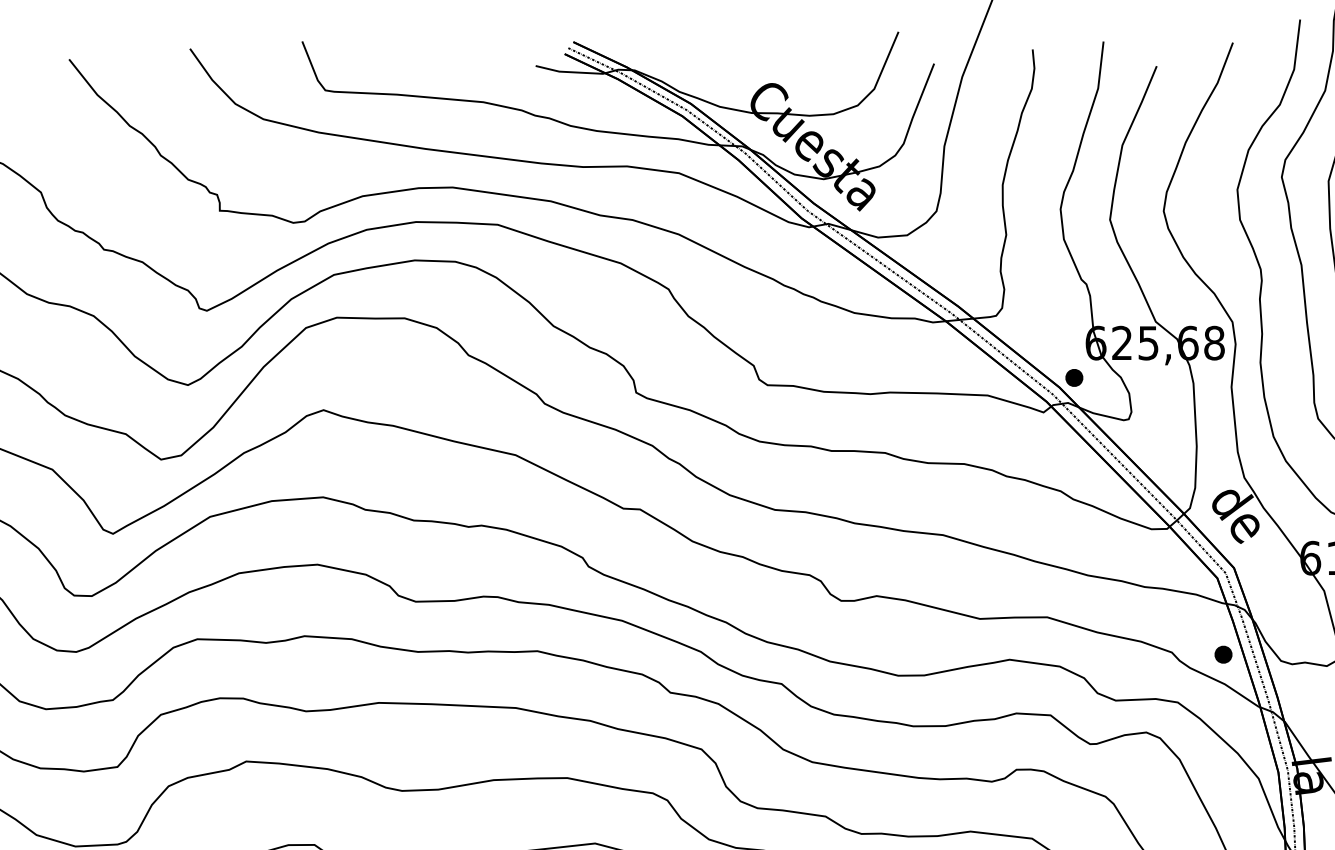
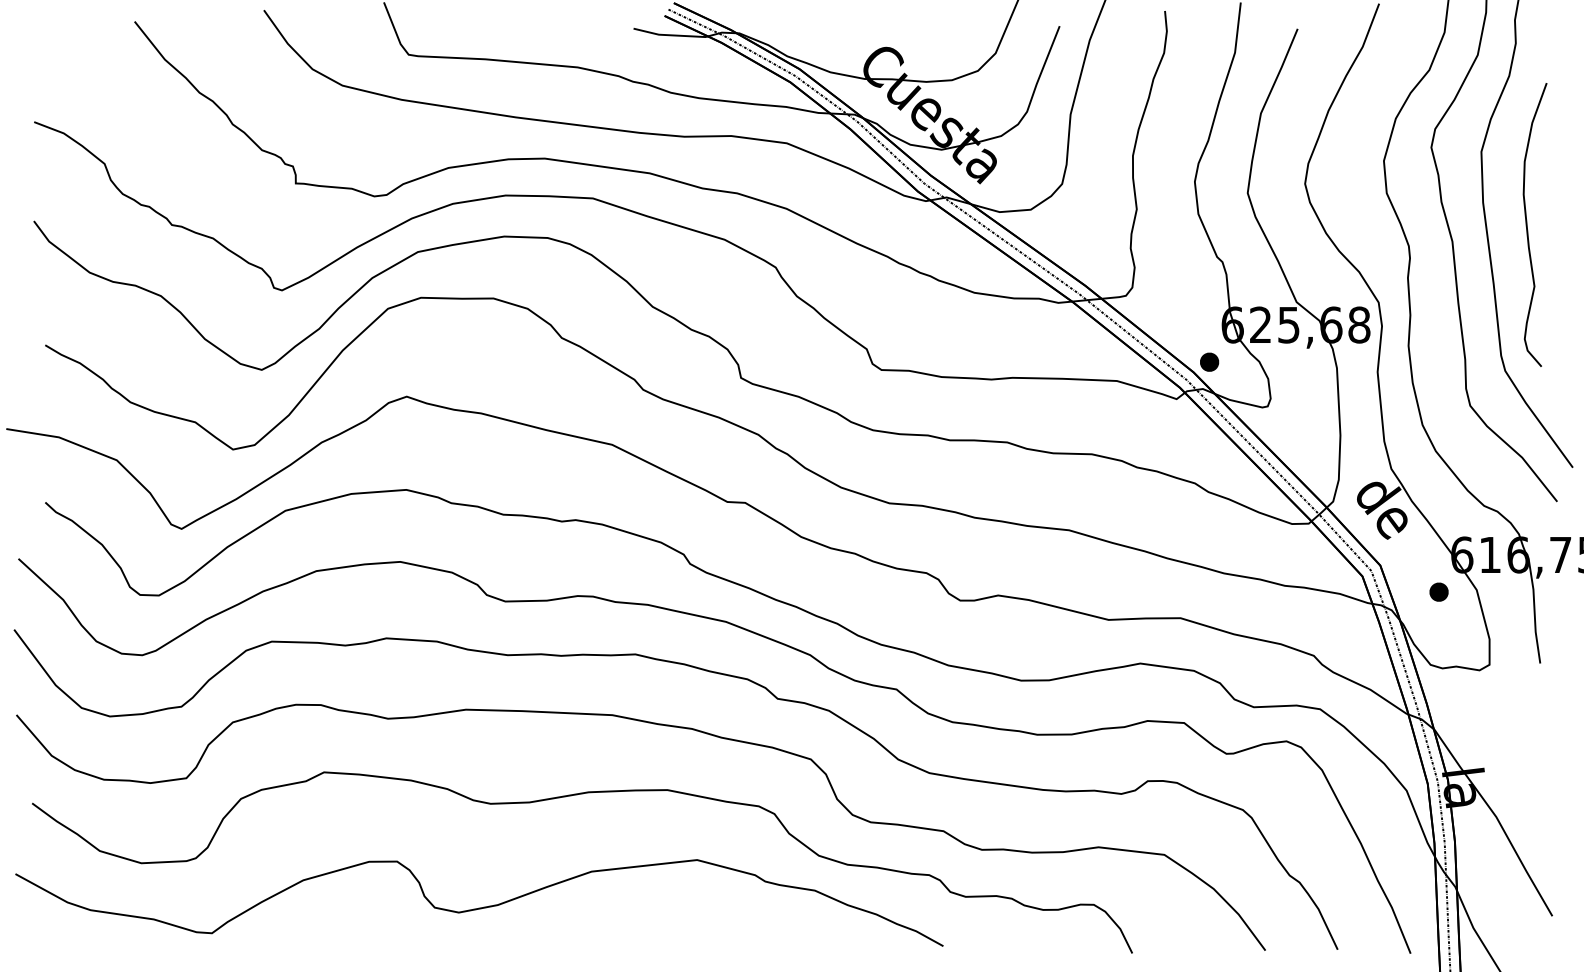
part: (1222, 654) -> (1438, 591), moved

